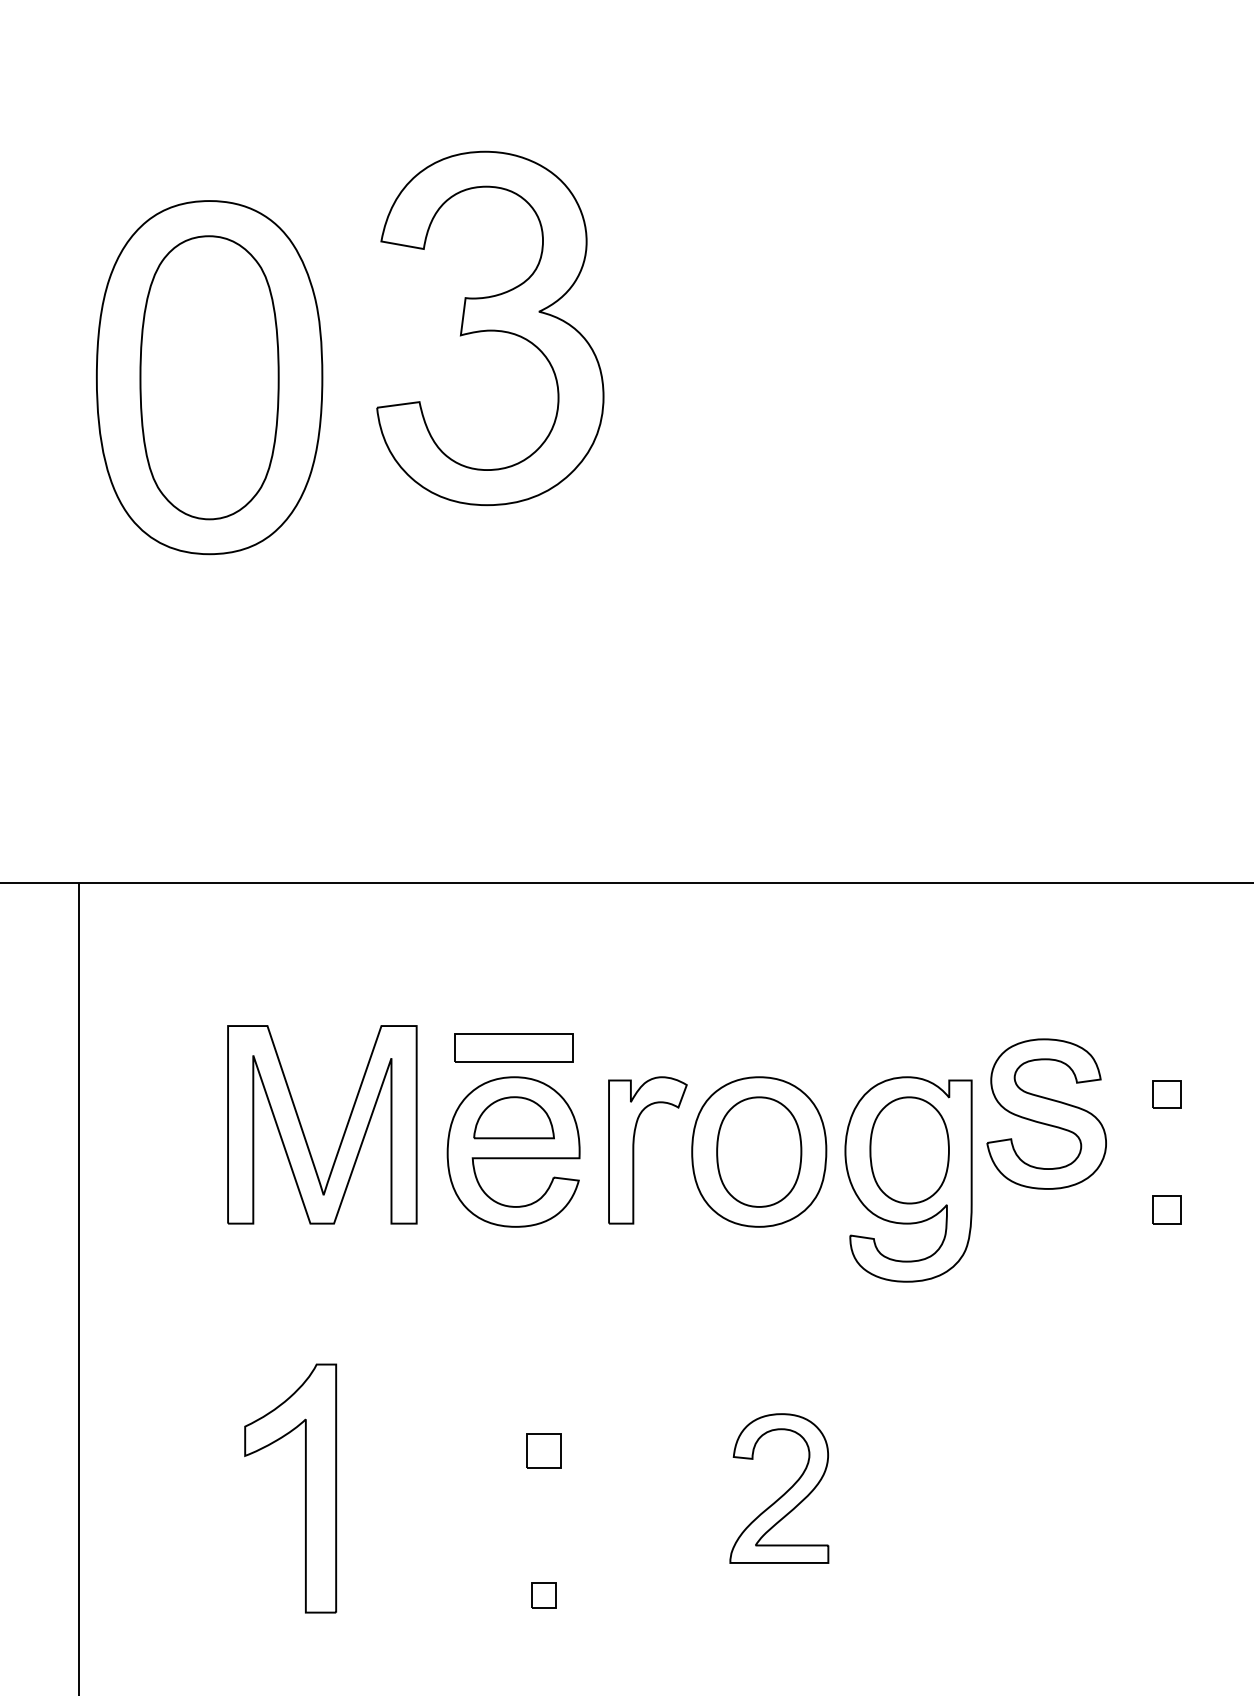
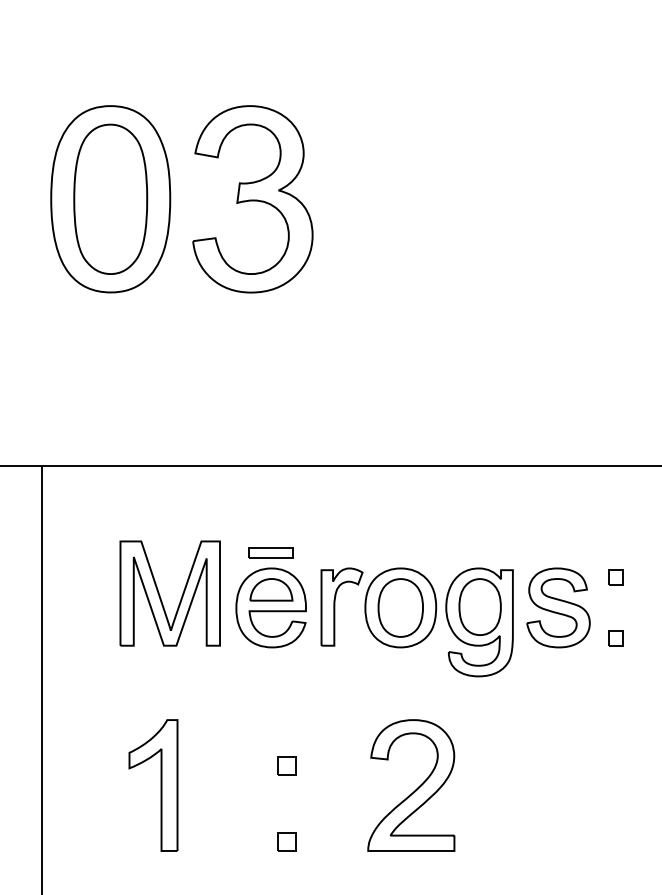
part: (489, 328) -> (252, 199), moved
part: (512, 1046) -> (270, 552), size x0.71
part: (1046, 1113) -> (558, 607), moved
part: (779, 1488) -> (411, 785), size x1.67
part: (542, 1594) -> (286, 841), size x1.43

